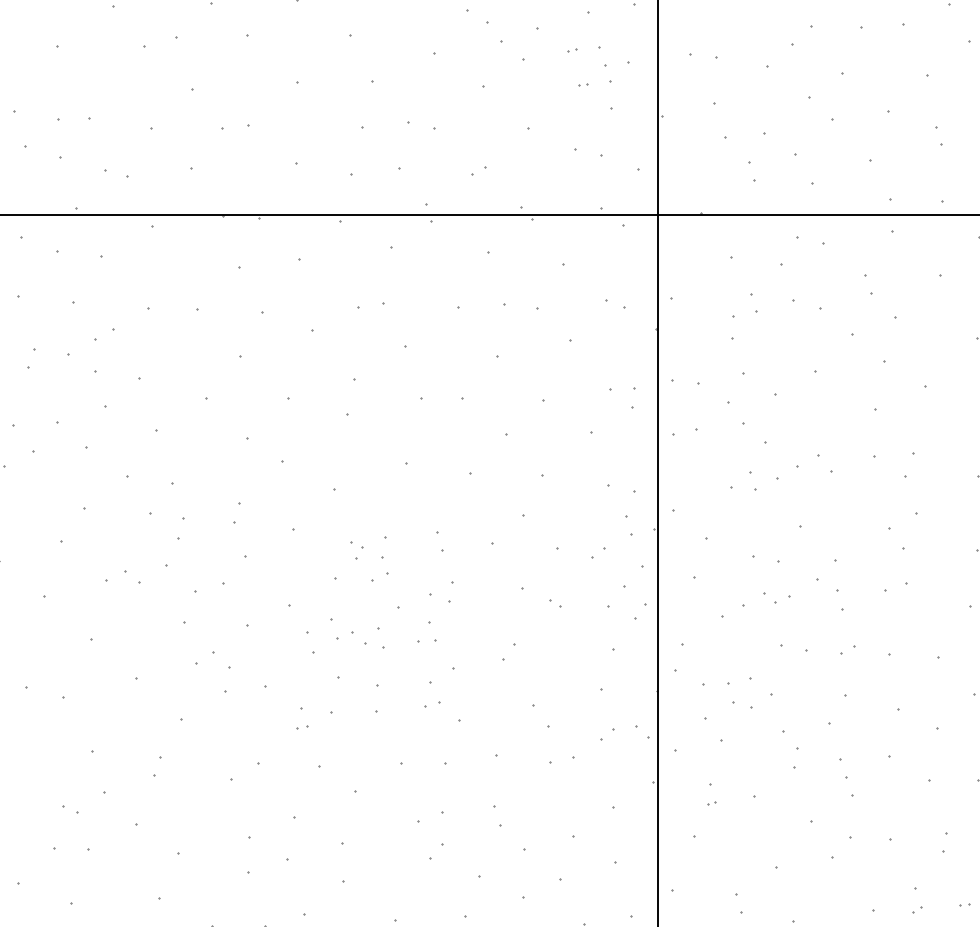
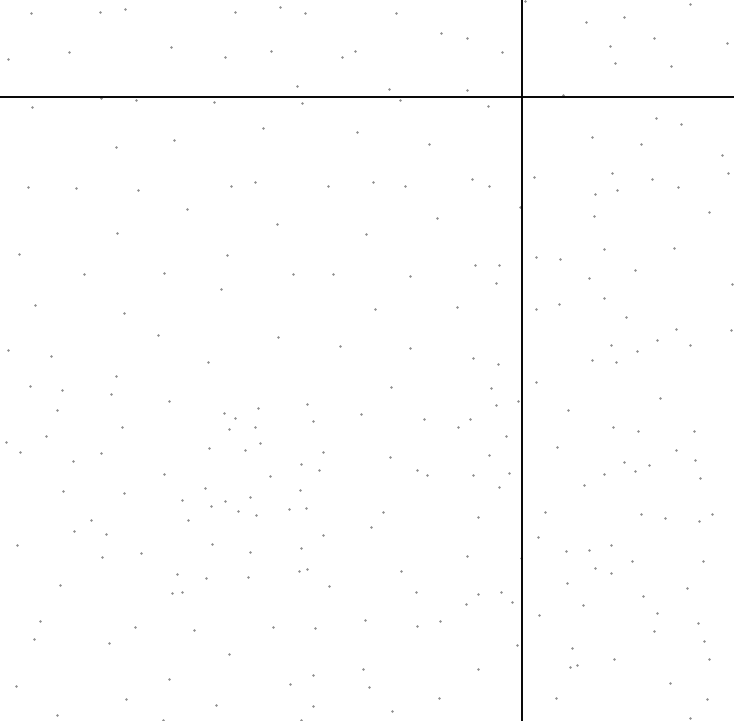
part: (431, 704) -> (302, 570), size x0.62

